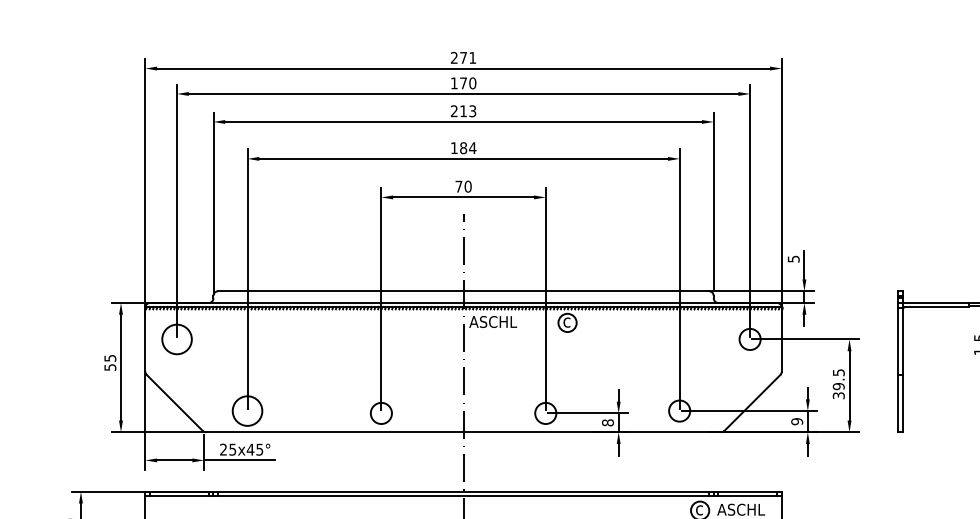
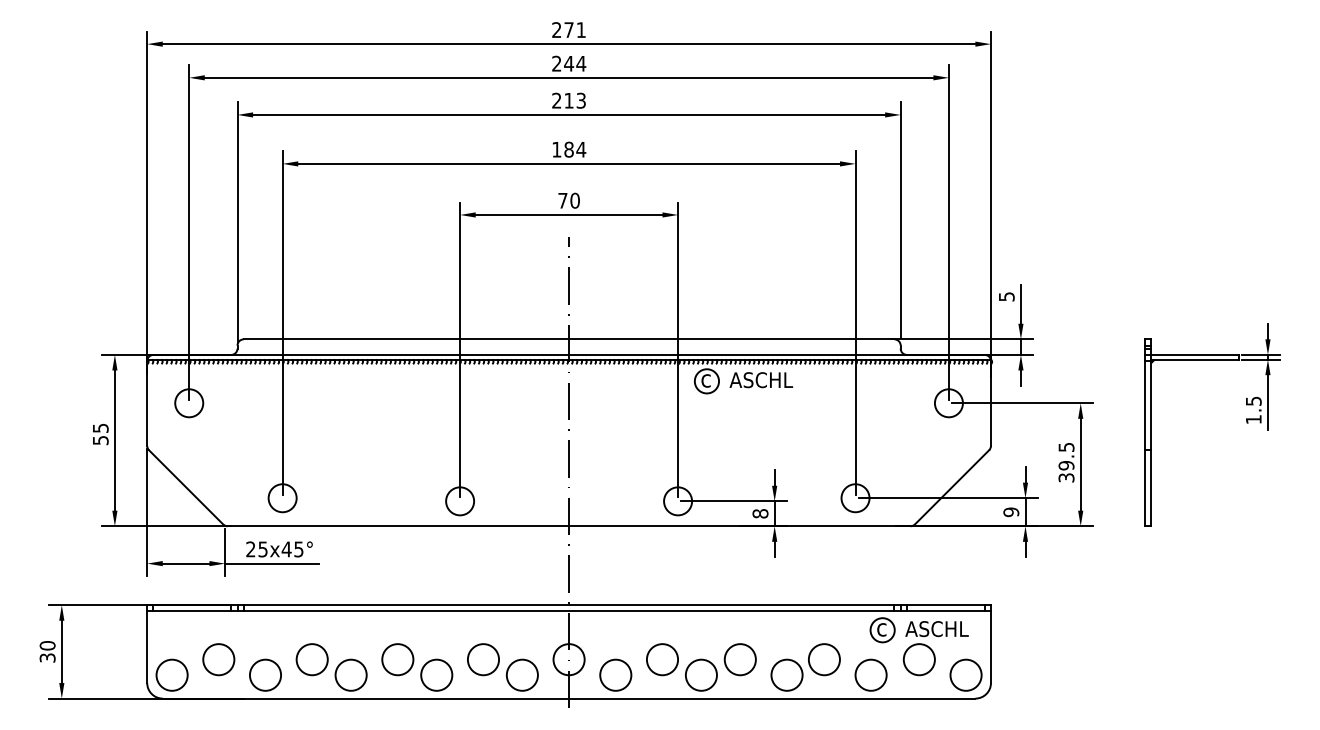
text: (463, 83) -> (569, 63), 170 -> 244
text: (492, 322) -> (760, 380), moved
circle: (177, 339) -> (189, 403), size x0.71
circle: (247, 411) -> (282, 498), size x0.71

